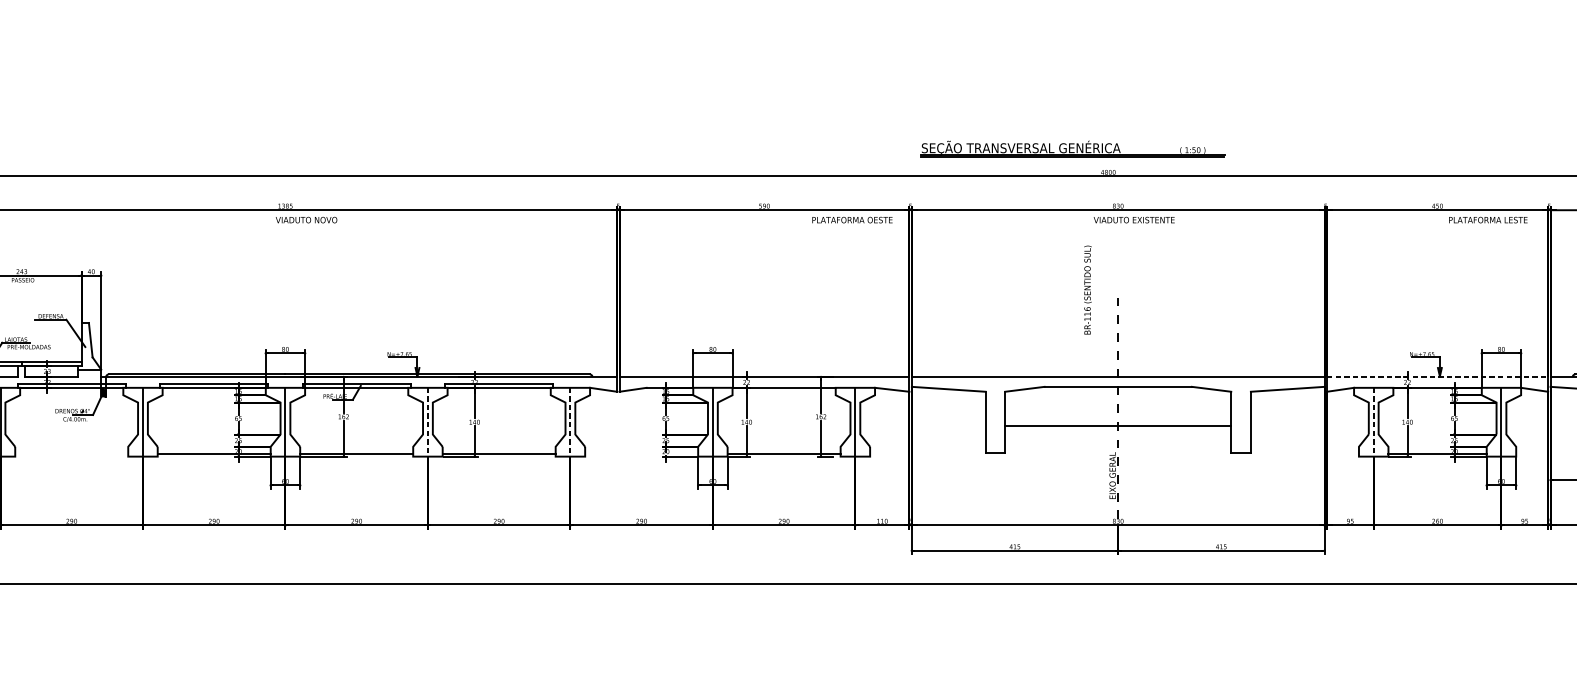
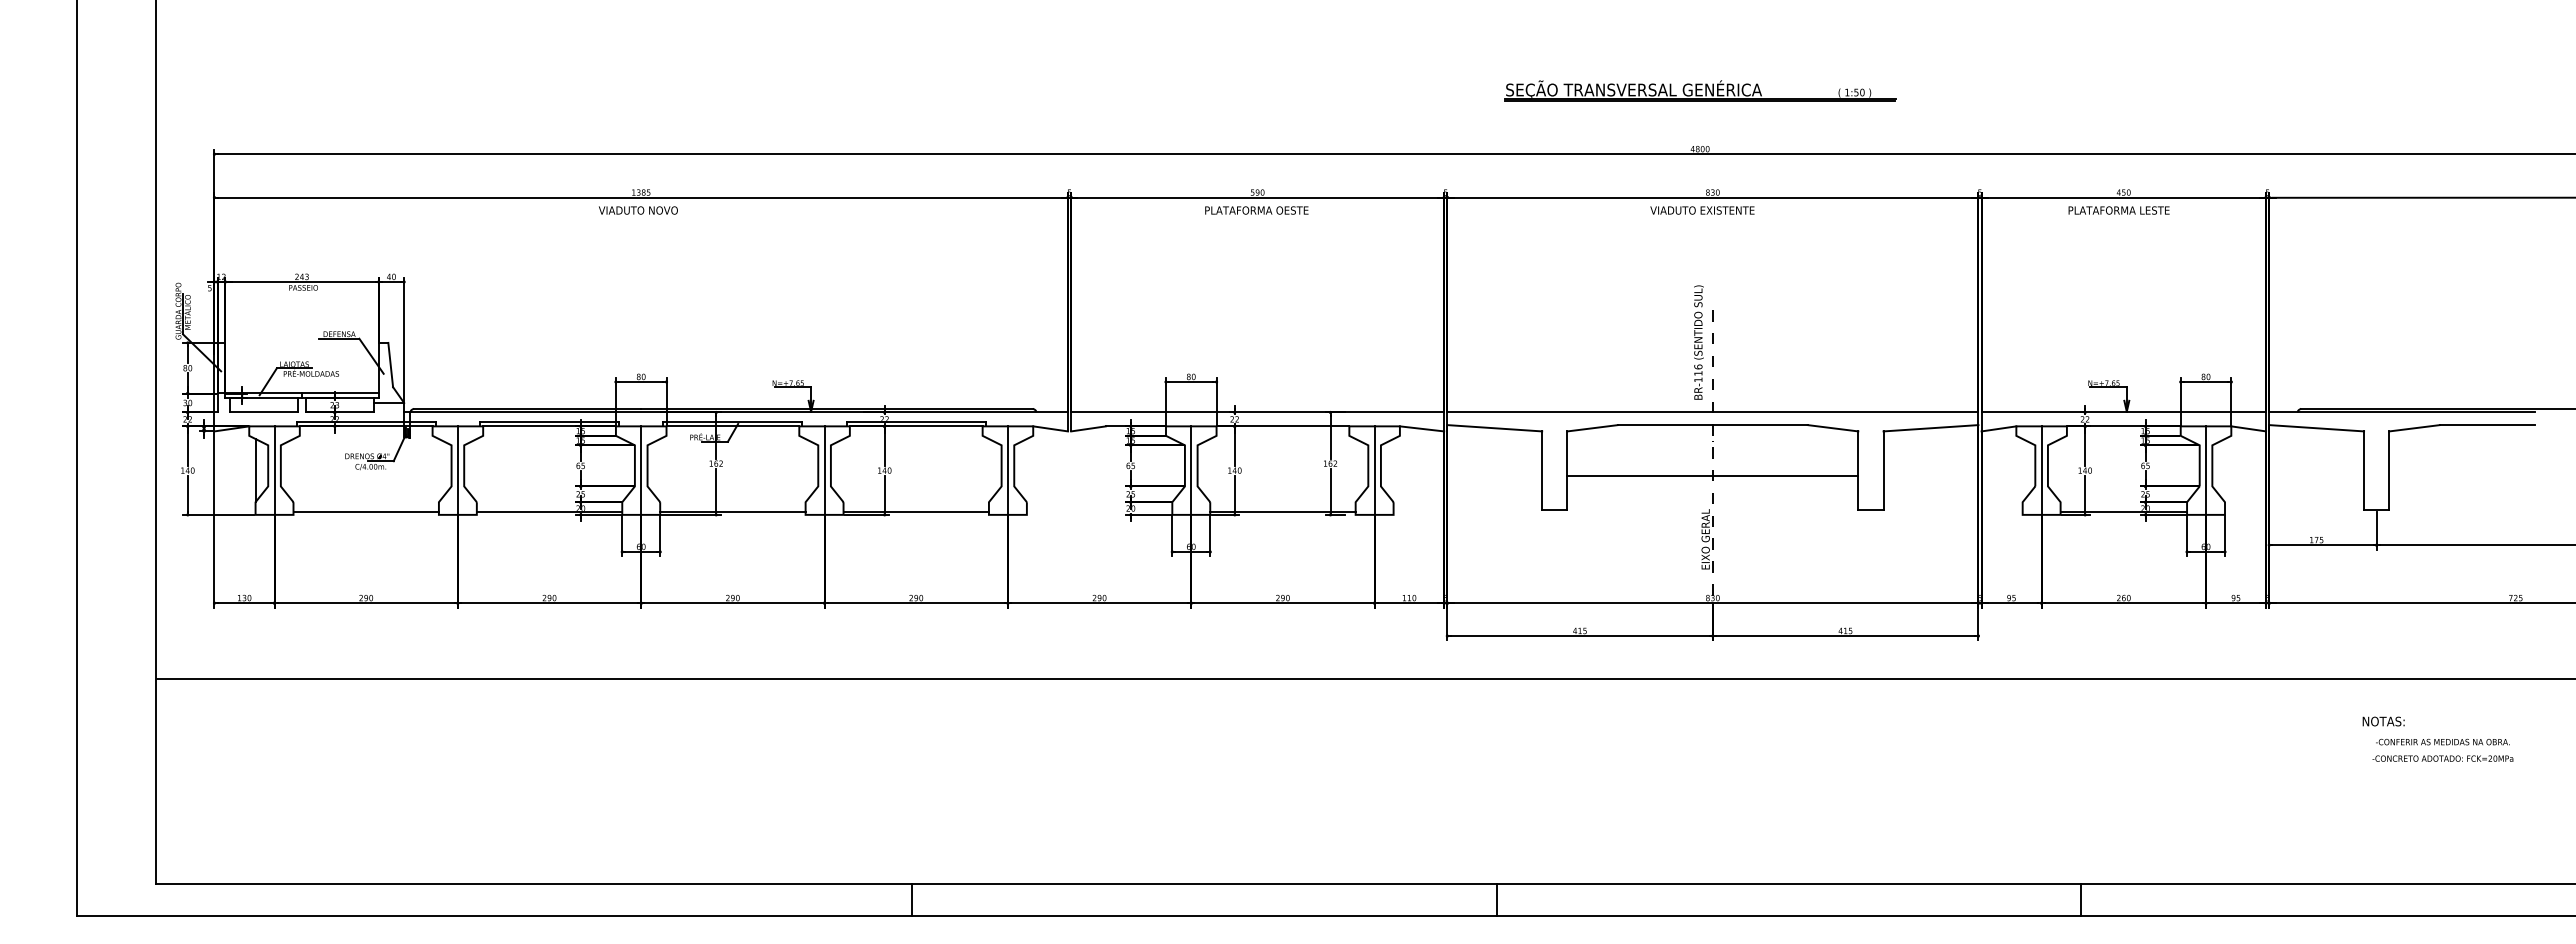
part: (1072, 148) -> (1700, 90), moved
text: (305, 220) -> (637, 210), moved
text: (852, 220) -> (1256, 210), moved
text: (1134, 220) -> (1702, 210), moved
text: (1487, 220) -> (2118, 210), moved
text: (1087, 290) -> (1698, 342), moved
line: (1438, 377) -> (2124, 412), dashed -> solid
line: (427, 422) -> (824, 471), dashed -> solid
line: (570, 422) -> (1007, 471), dashed -> solid
line: (1373, 422) -> (2041, 471), dashed -> solid
line: (71, 454) -> (365, 511), added

